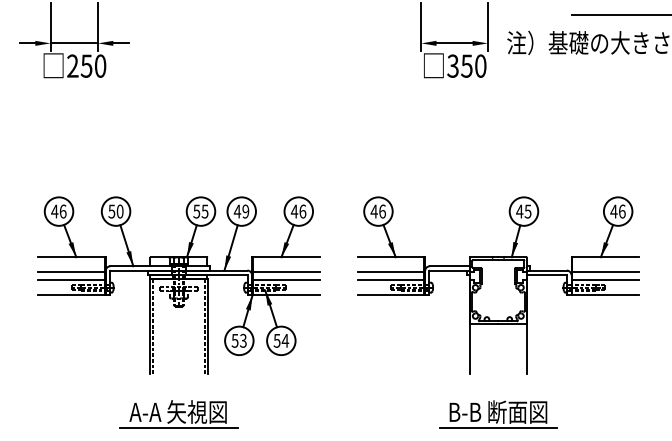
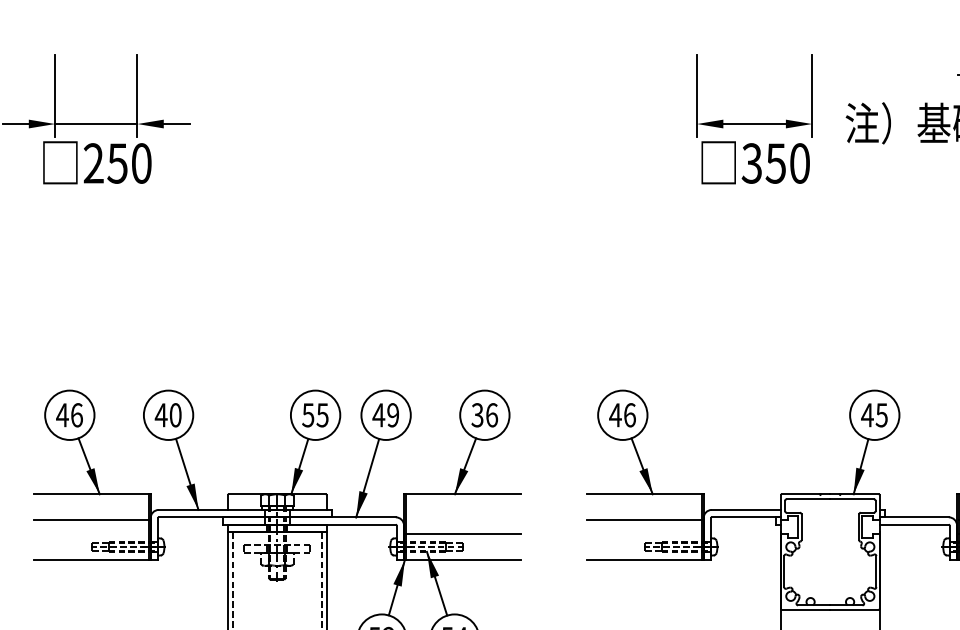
text: (111, 211) -> (160, 415), 50 -> 40
text: (294, 211) -> (477, 415), 46 -> 36
line: (286, 272) -> (463, 520), removed
line: (71, 280) -> (91, 534), removed
line: (390, 280) -> (643, 534), removed

